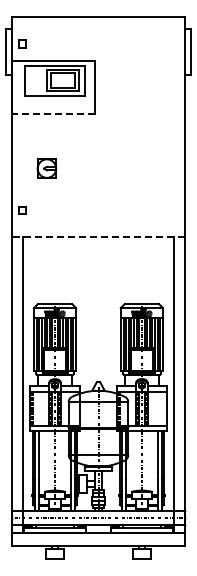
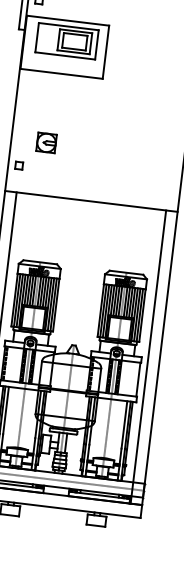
line: (53, 114) -> (61, 74), dashed -> solid
part: (46, 168) -> (46, 142), moved
line: (98, 237) -> (91, 201), dashed -> solid

